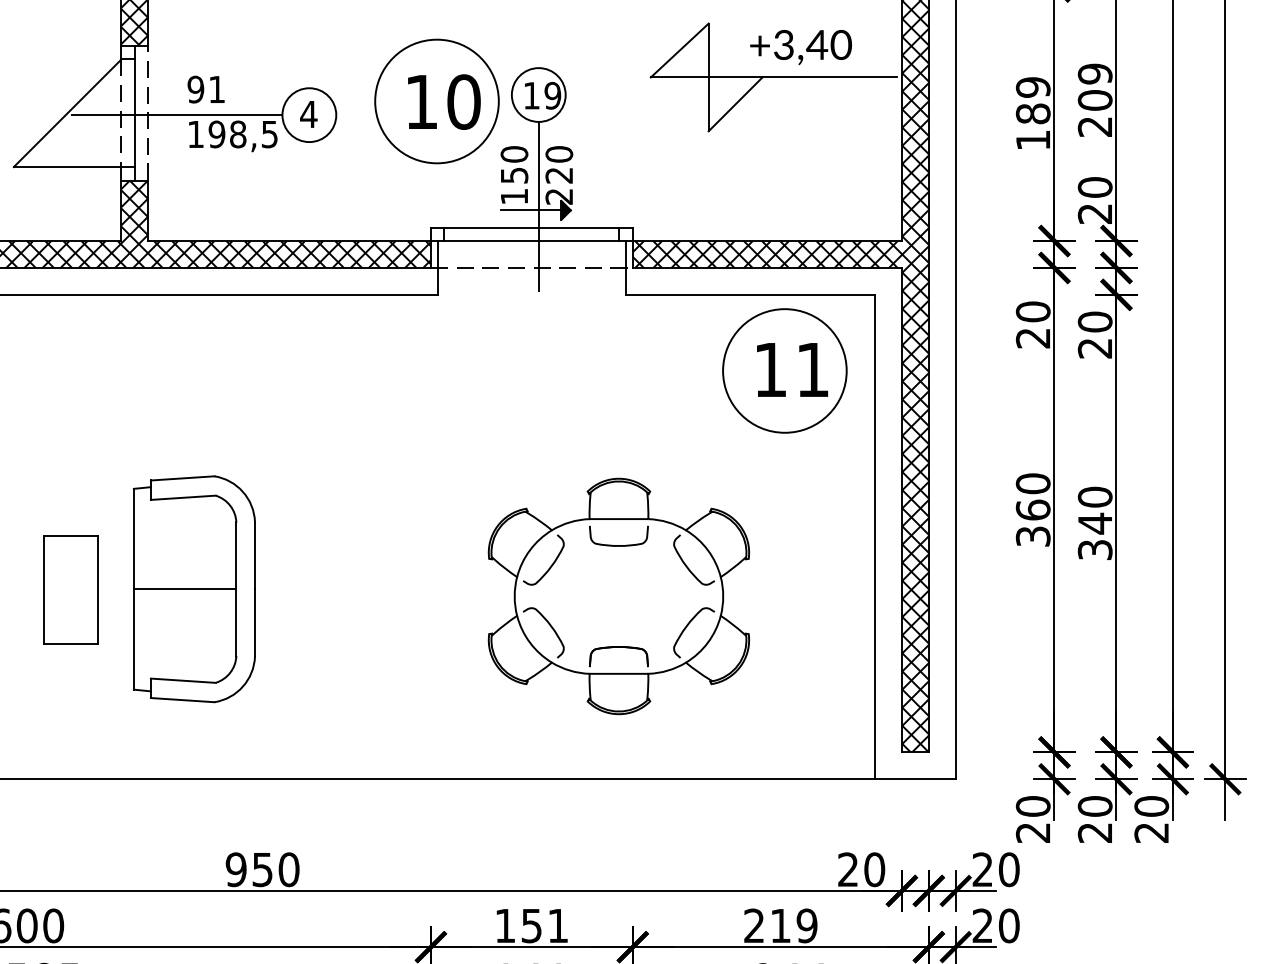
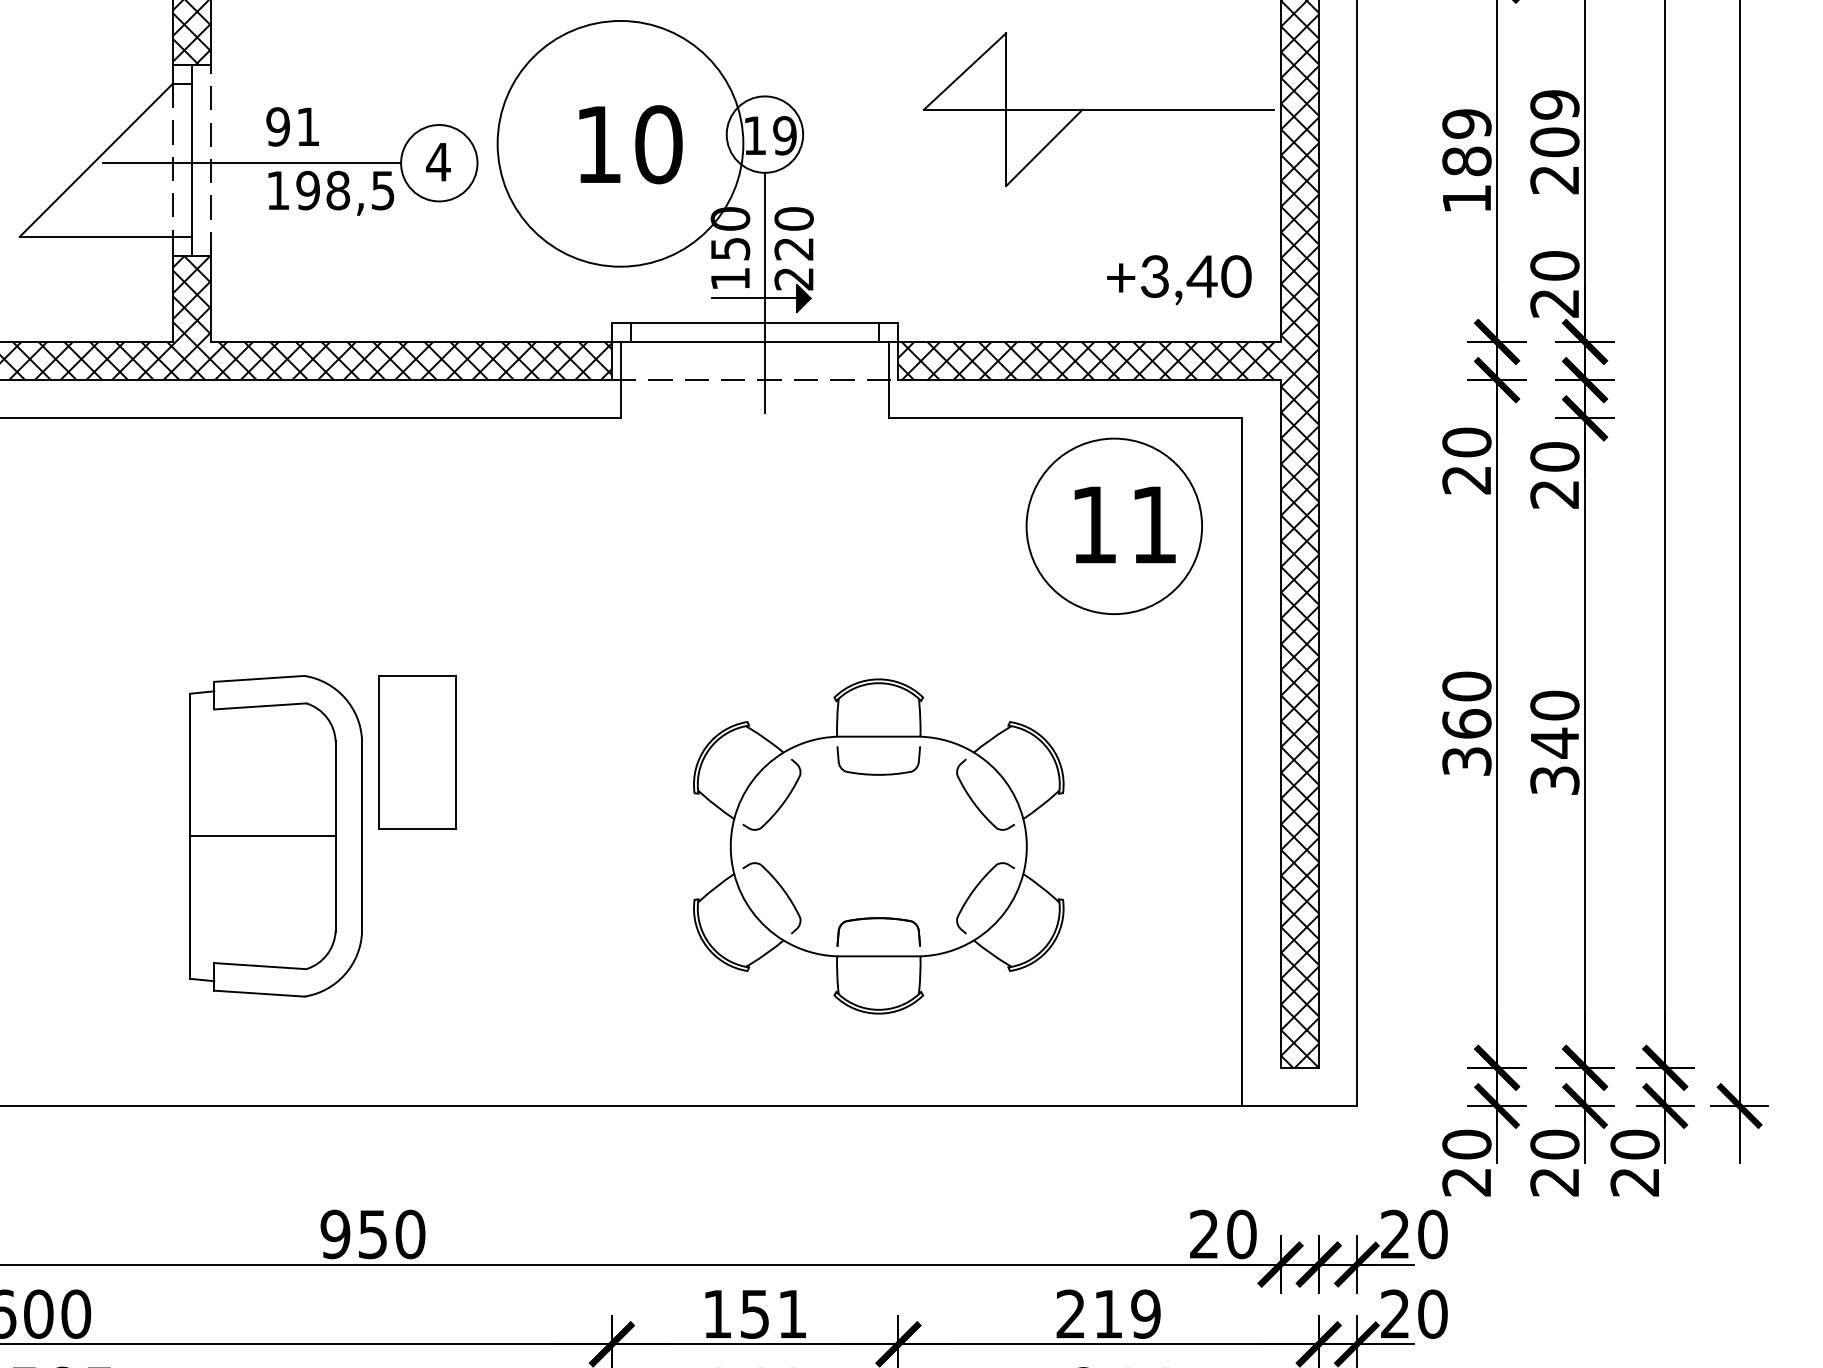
text: (801, 47) -> (1179, 280), moved
circle: (437, 101) -> (620, 143), size x1.4
part: (70, 590) -> (417, 752), moved

